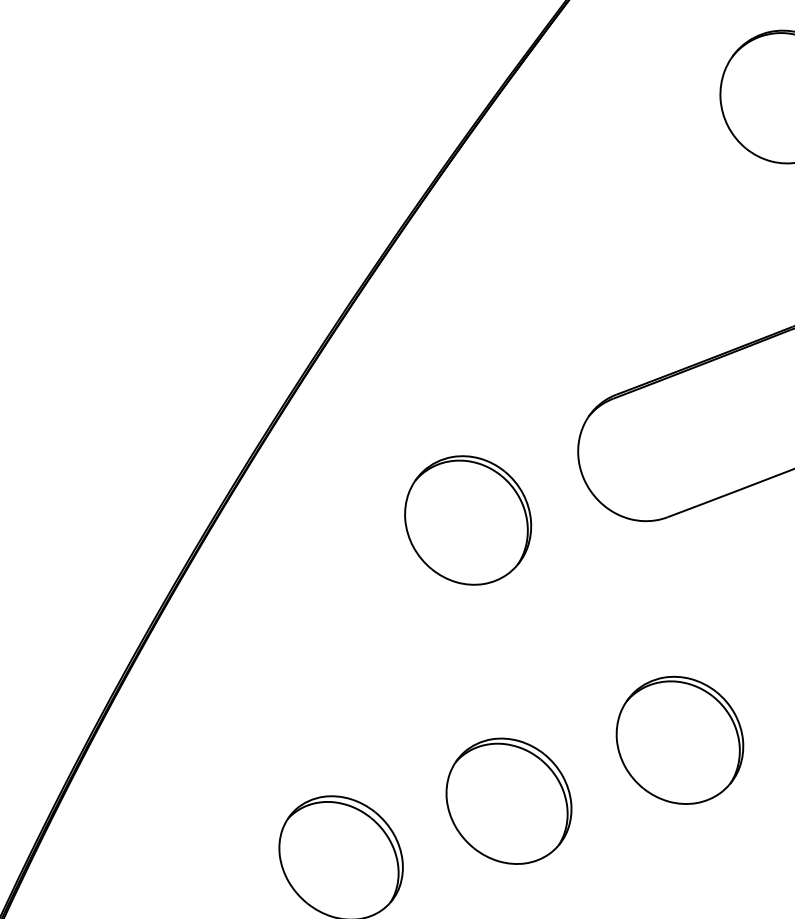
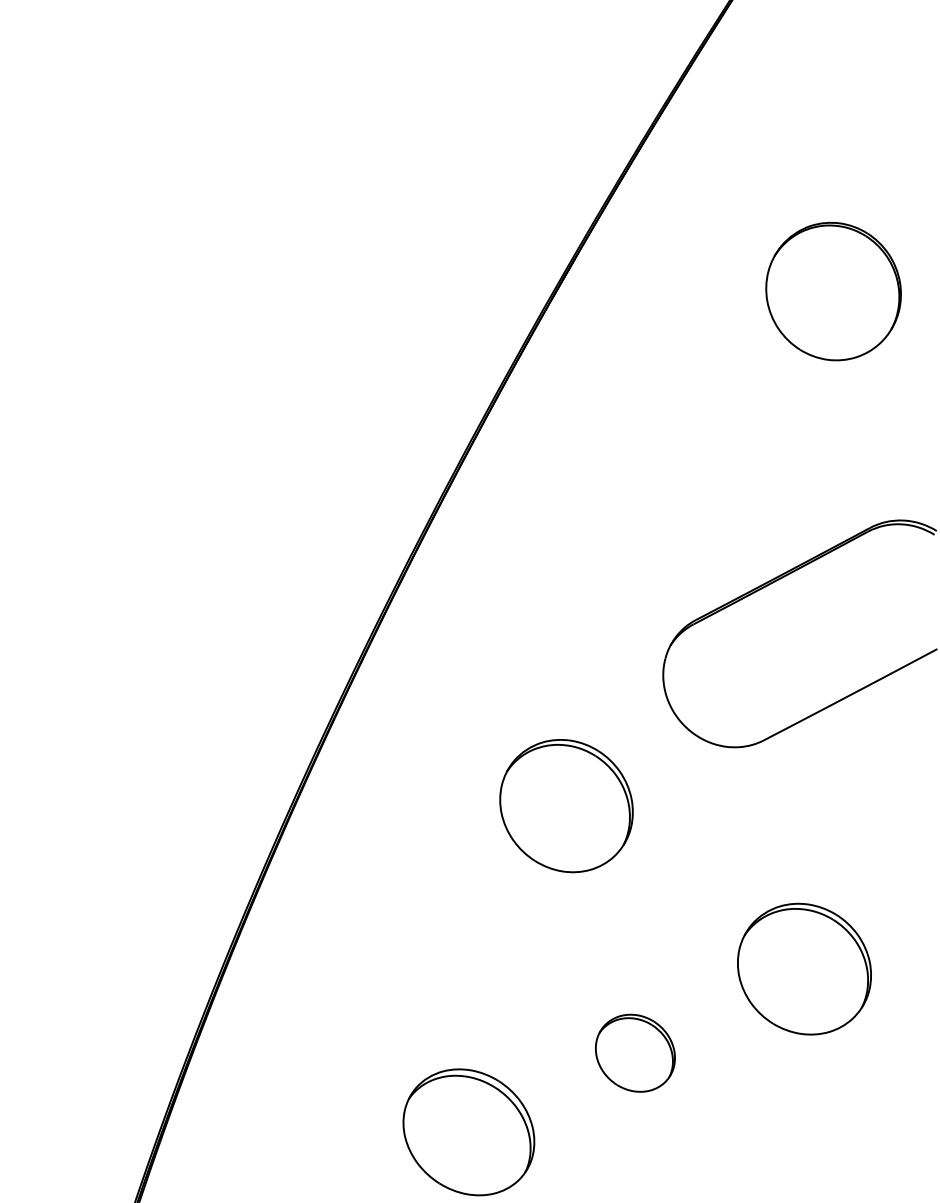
part: (468, 520) -> (566, 806), moved
part: (509, 801) -> (635, 1053), size x0.6

